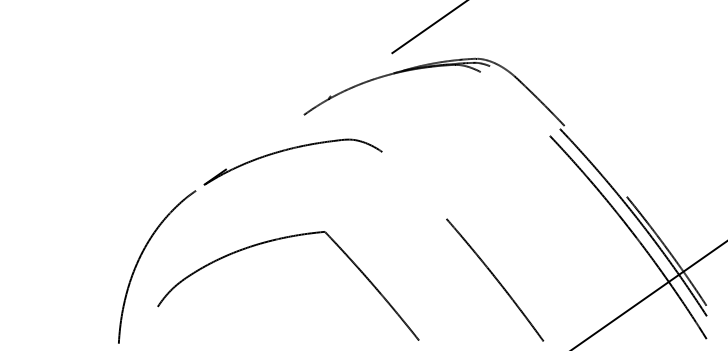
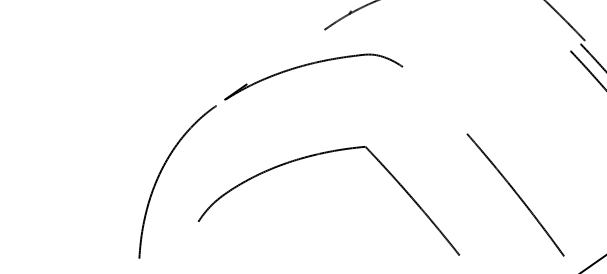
part: (277, 240) -> (318, 155), moved

